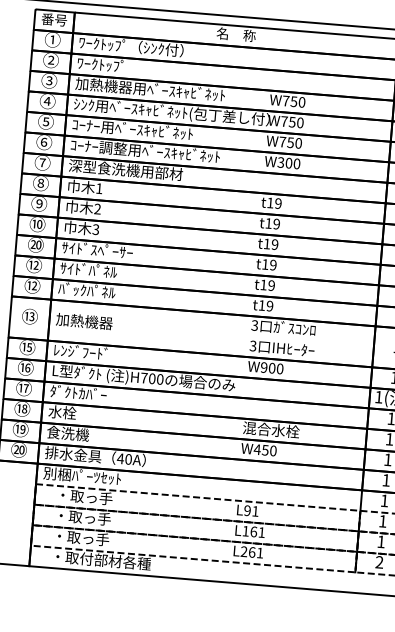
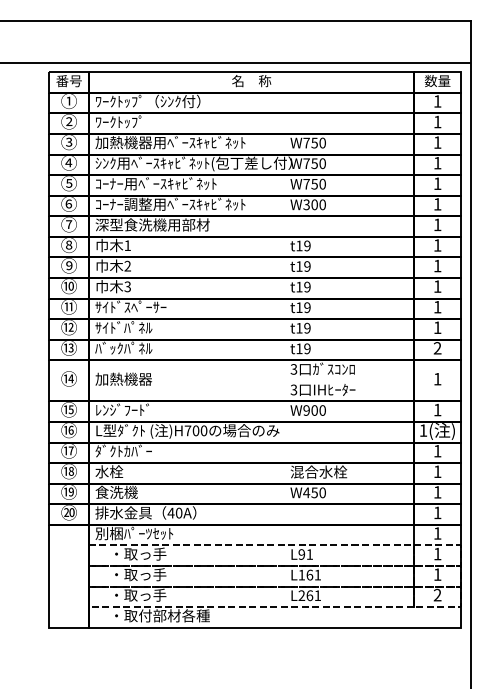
text: (36, 244) -> (69, 306), ⑳ -> ⑪
text: (33, 286) -> (70, 348), ⑫ -> ⑬
text: (31, 316) -> (70, 378), ⑬ -> ⑭

